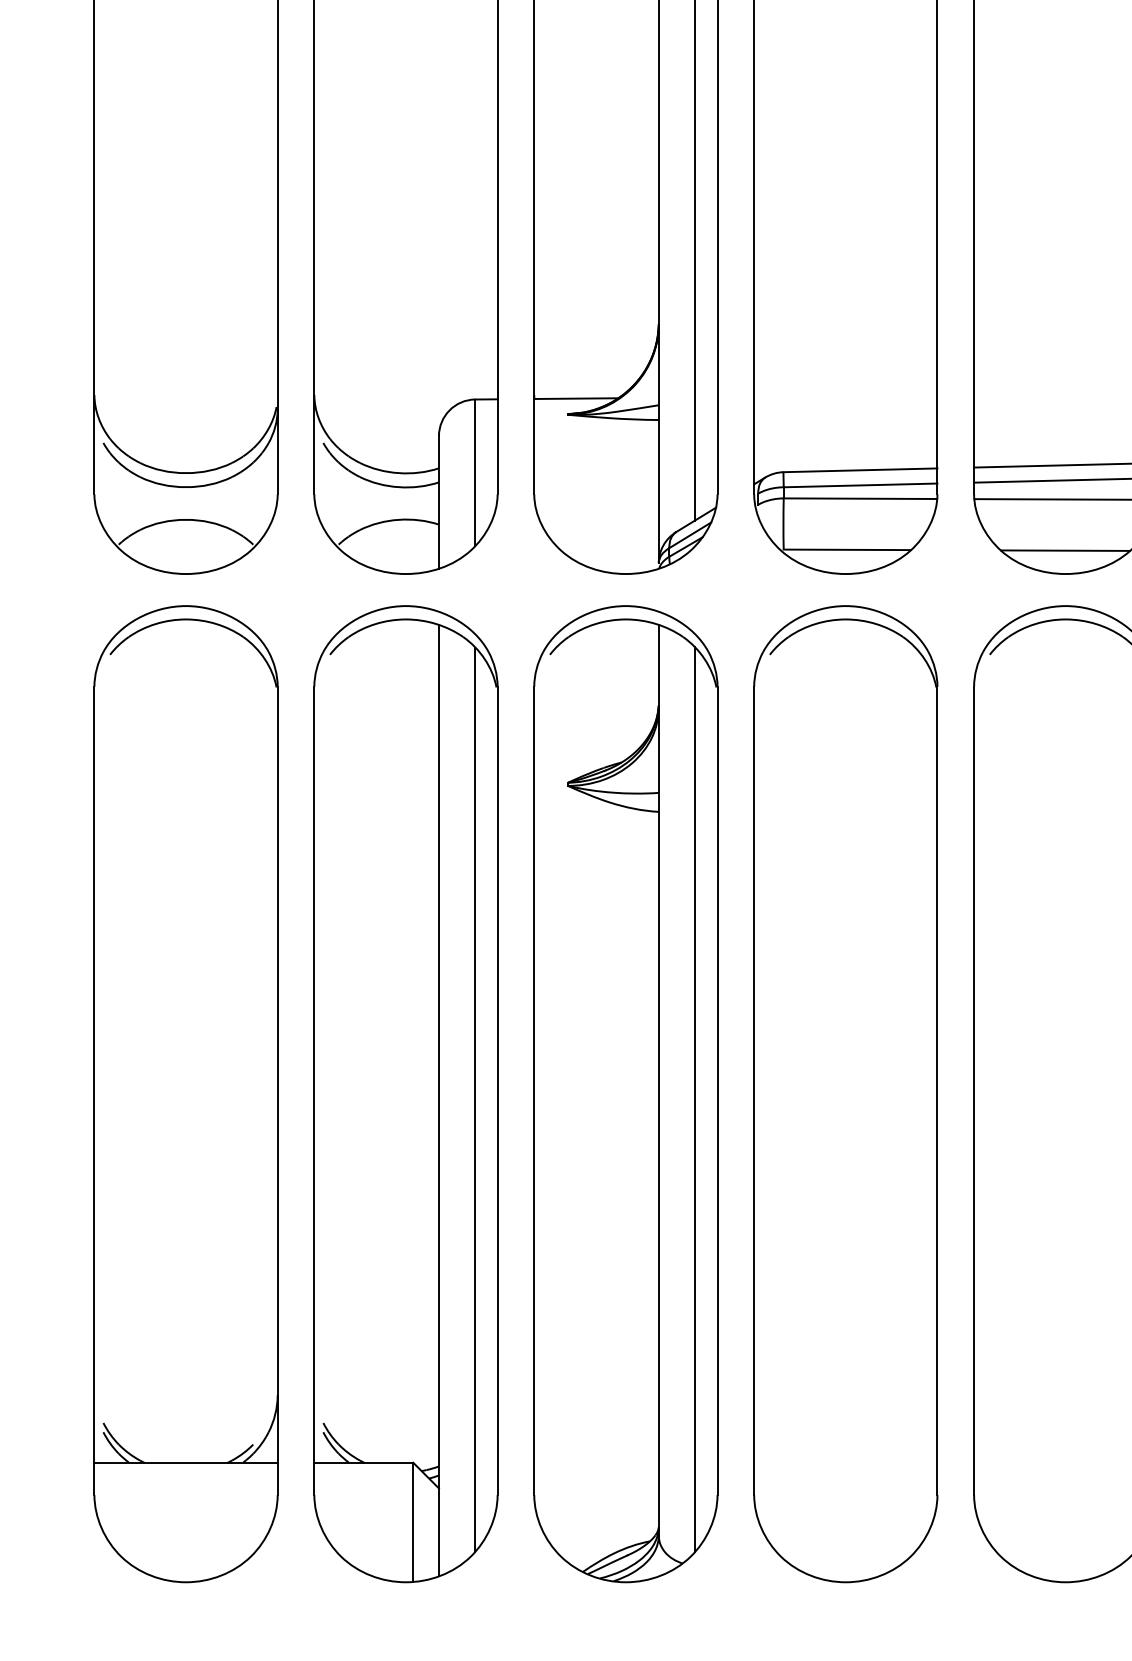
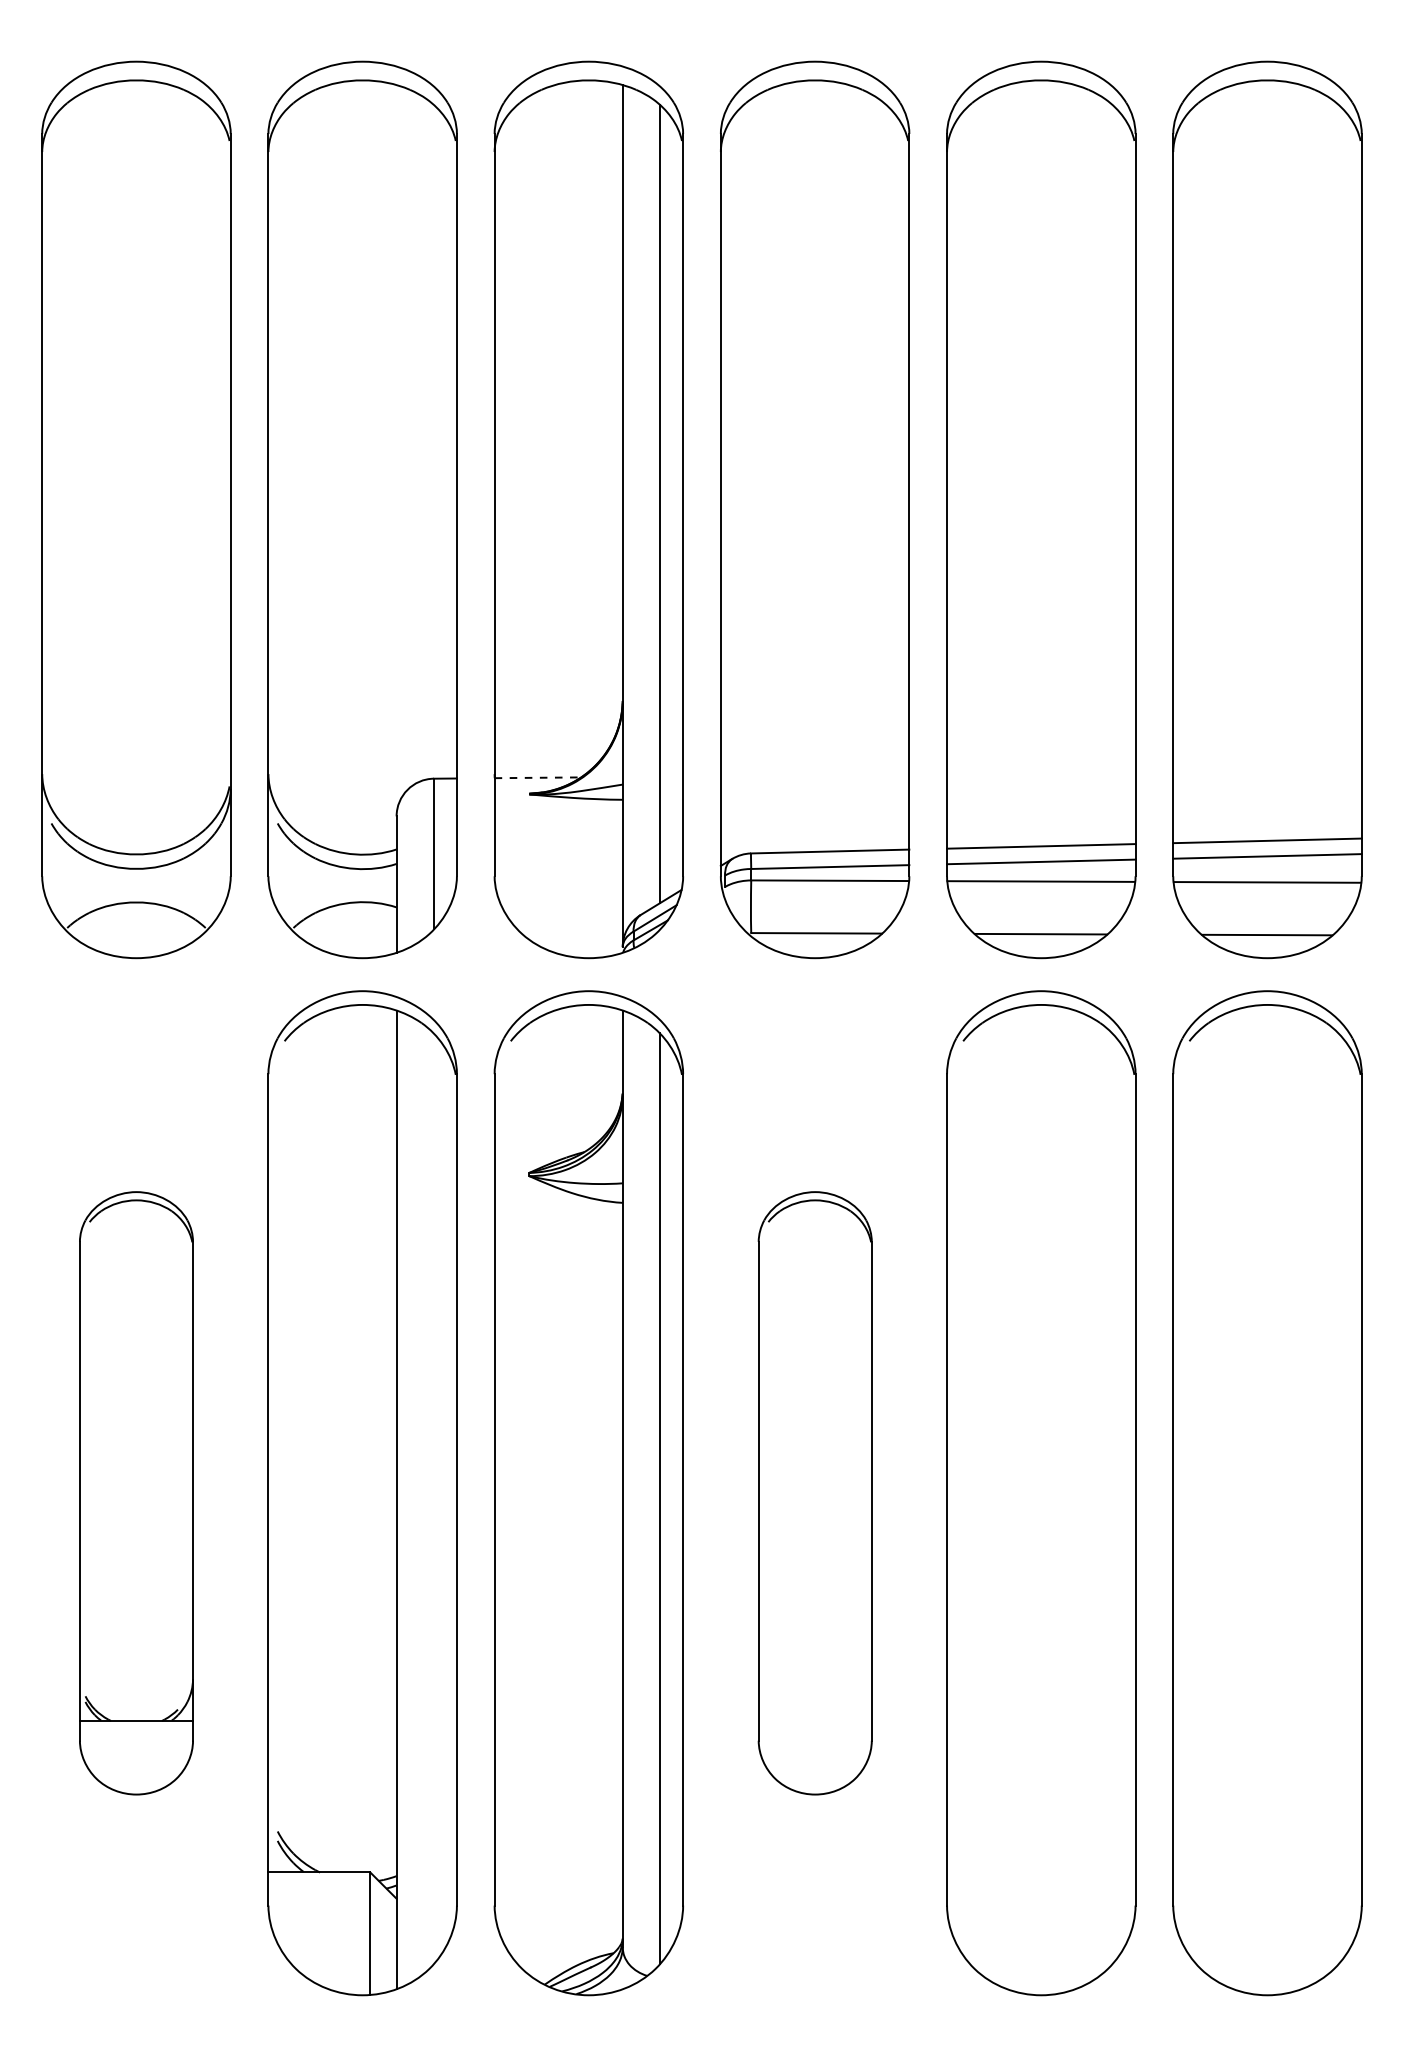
line: (576, 398) -> (538, 777), solid -> dashed
part: (186, 1094) -> (136, 1493), size x0.6
part: (846, 1094) -> (815, 1493), size x0.6
line: (474, 1099) -> (433, 1498), removed

